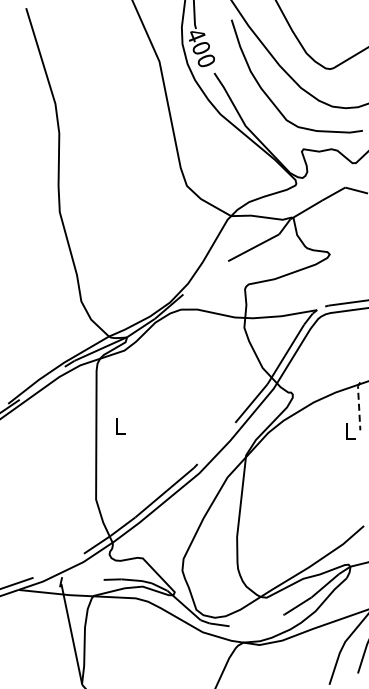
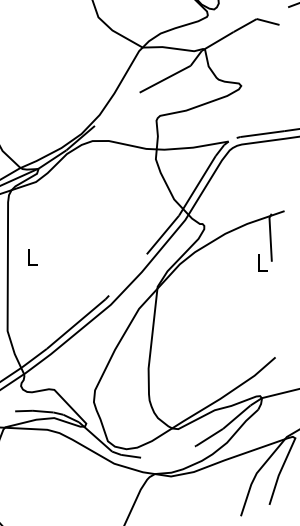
line: (359, 405) -> (271, 236), dashed -> solid

